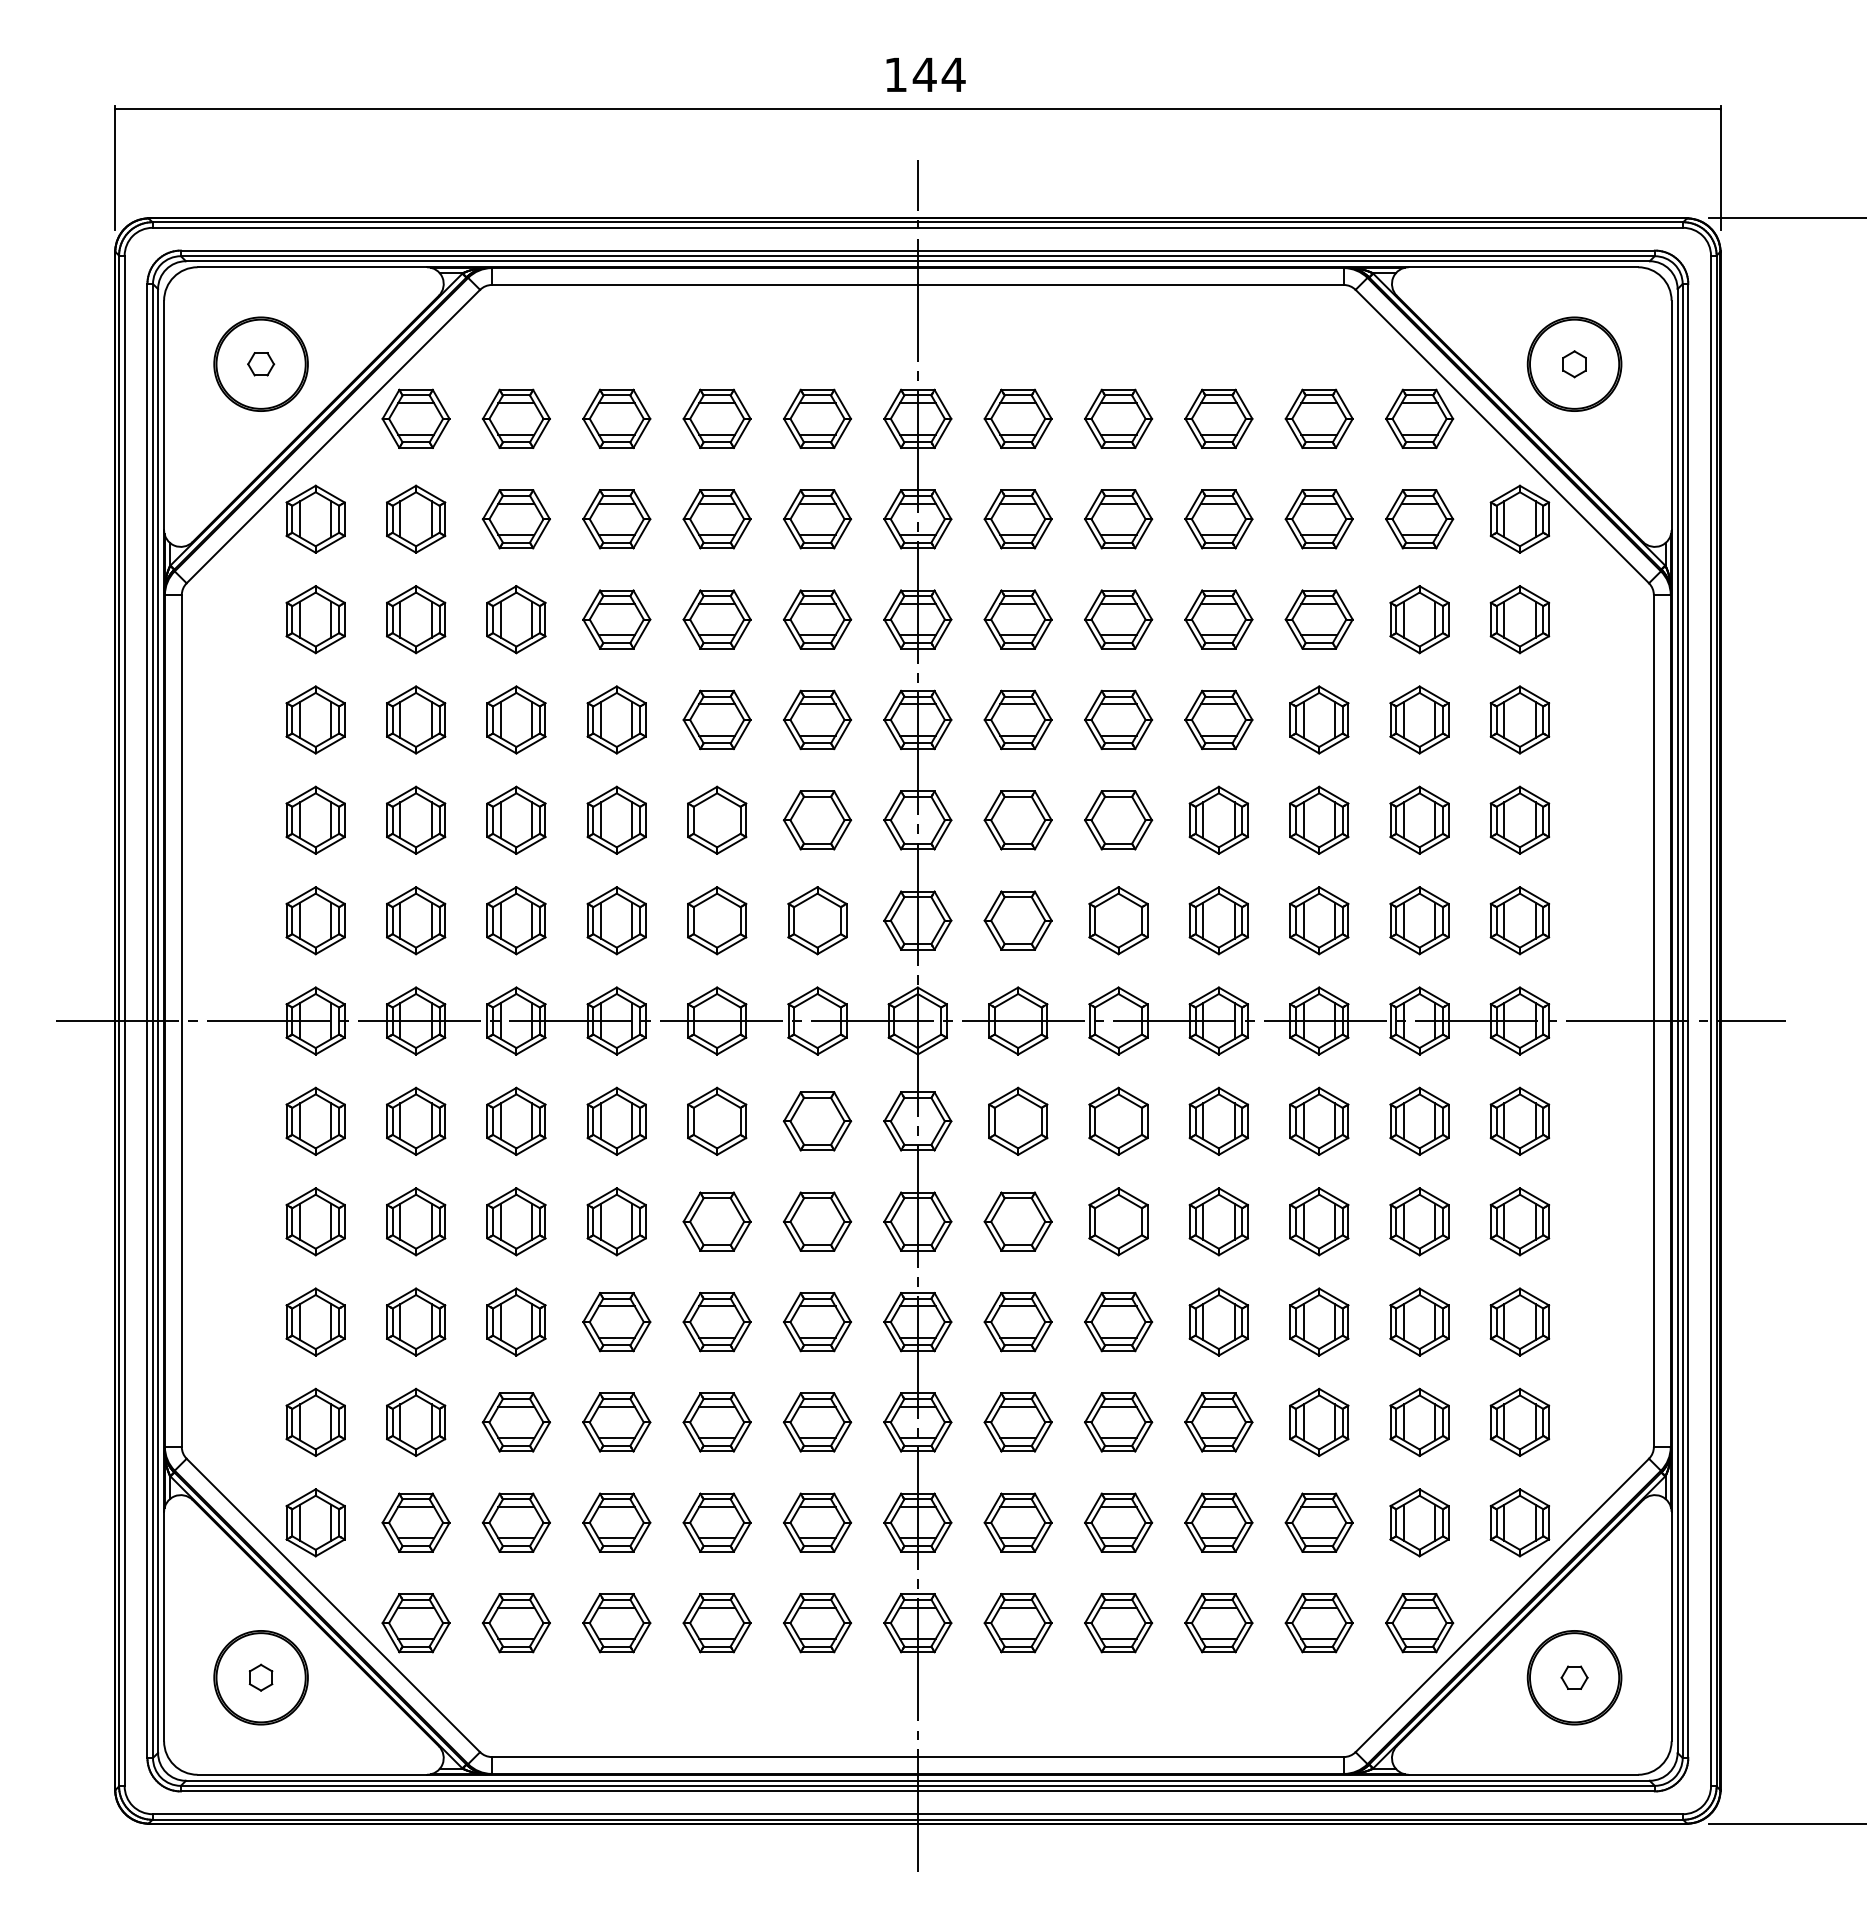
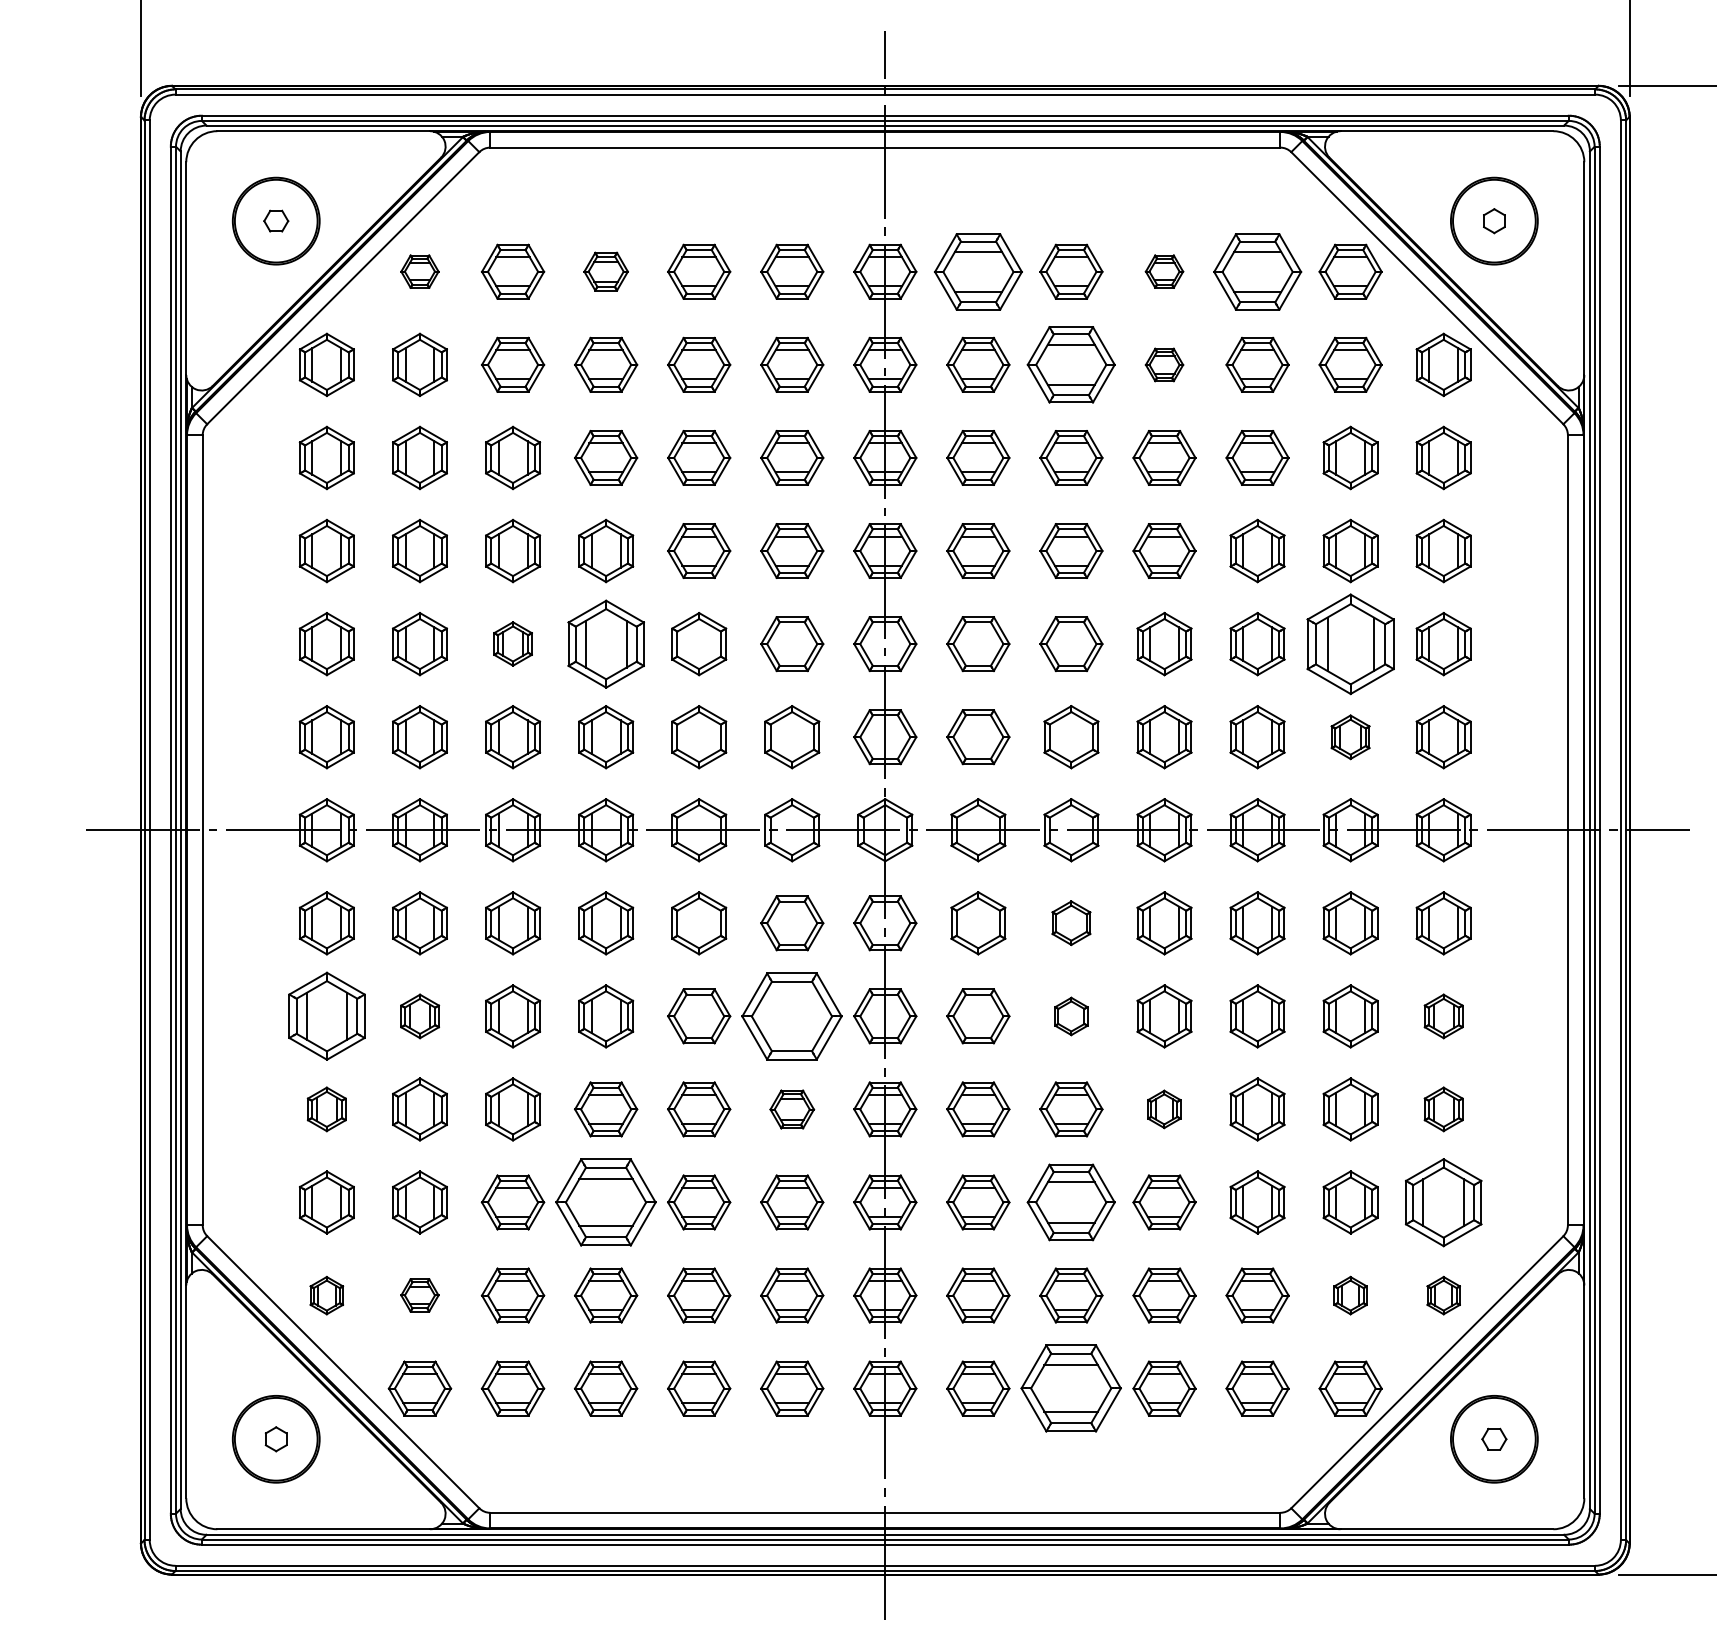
part: (415, 418) -> (419, 271), size x0.6
part: (616, 418) -> (605, 271), size x0.7
part: (1017, 418) -> (977, 271), size x1.4
part: (1218, 418) -> (1164, 271), size x0.6
part: (1318, 418) -> (1256, 271), size x1.4
part: (1118, 519) -> (1071, 365), size x1.4
part: (1218, 519) -> (1164, 365), size x0.6
part: (516, 819) -> (513, 643), size x0.7
part: (616, 819) -> (605, 643), size x1.4
part: (1419, 819) -> (1350, 643), size x1.6
part: (1419, 920) -> (1350, 737), size x0.7
part: (1118, 1120) -> (1071, 922), size x0.7
part: (315, 1221) -> (326, 1016), size x1.4
part: (416, 1221) -> (420, 1016), size x0.7
part: (817, 1221) -> (792, 1016), size x1.6
part: (1118, 1221) -> (1071, 1016), size x0.6
part: (1519, 1221) -> (1443, 1016), size x0.7
part: (315, 1321) -> (326, 1108), size x0.7
part: (1218, 1321) -> (1164, 1108), size x0.6
part: (1519, 1321) -> (1443, 1108), size x0.7
part: (817, 1322) -> (792, 1109), size x0.7
part: (1519, 1421) -> (1443, 1201), size x1.4
part: (616, 1422) -> (605, 1202), size x1.6
part: (1118, 1422) -> (1071, 1202), size x1.4
part: (315, 1522) -> (326, 1295), size x0.6
part: (415, 1522) -> (419, 1295), size x0.6
part: (1419, 1522) -> (1350, 1295), size x0.6
part: (1519, 1522) -> (1443, 1295), size x0.6
part: (1118, 1623) -> (1071, 1388), size x1.6

